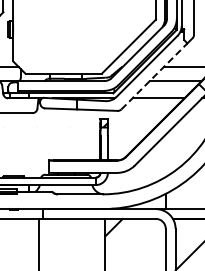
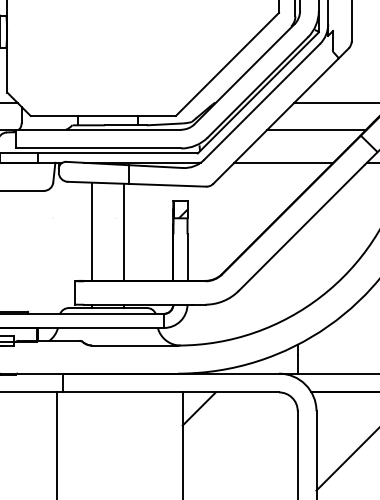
line: (154, 76) -> (276, 121), dashed -> solid
line: (57, 134) -> (91, 231), added
line: (74, 134) -> (123, 231), added

